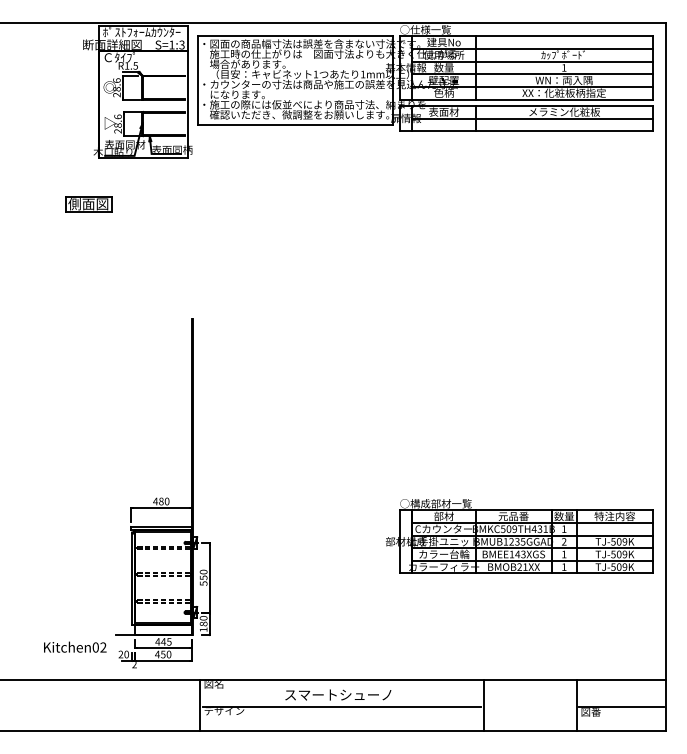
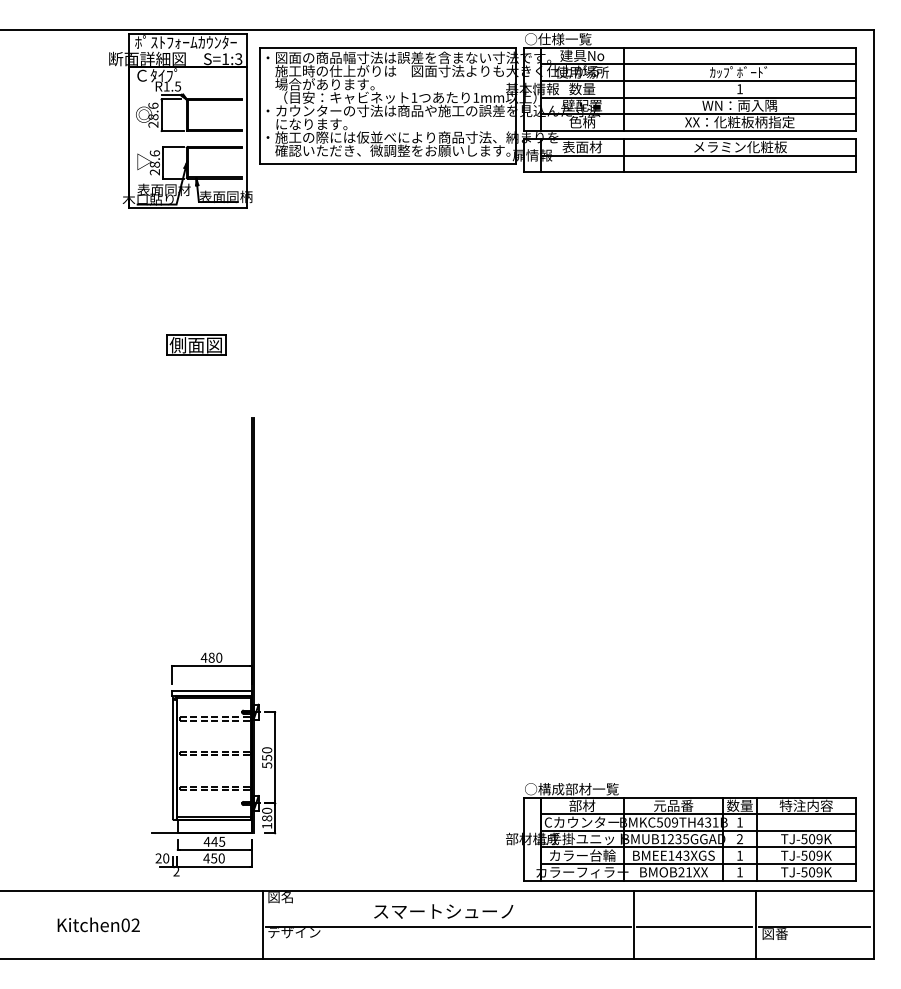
part: (88, 204) -> (196, 345), moved
part: (519, 536) -> (681, 832), moved
text: (75, 646) -> (99, 923), moved
line: (529, 706) -> (694, 926), added

